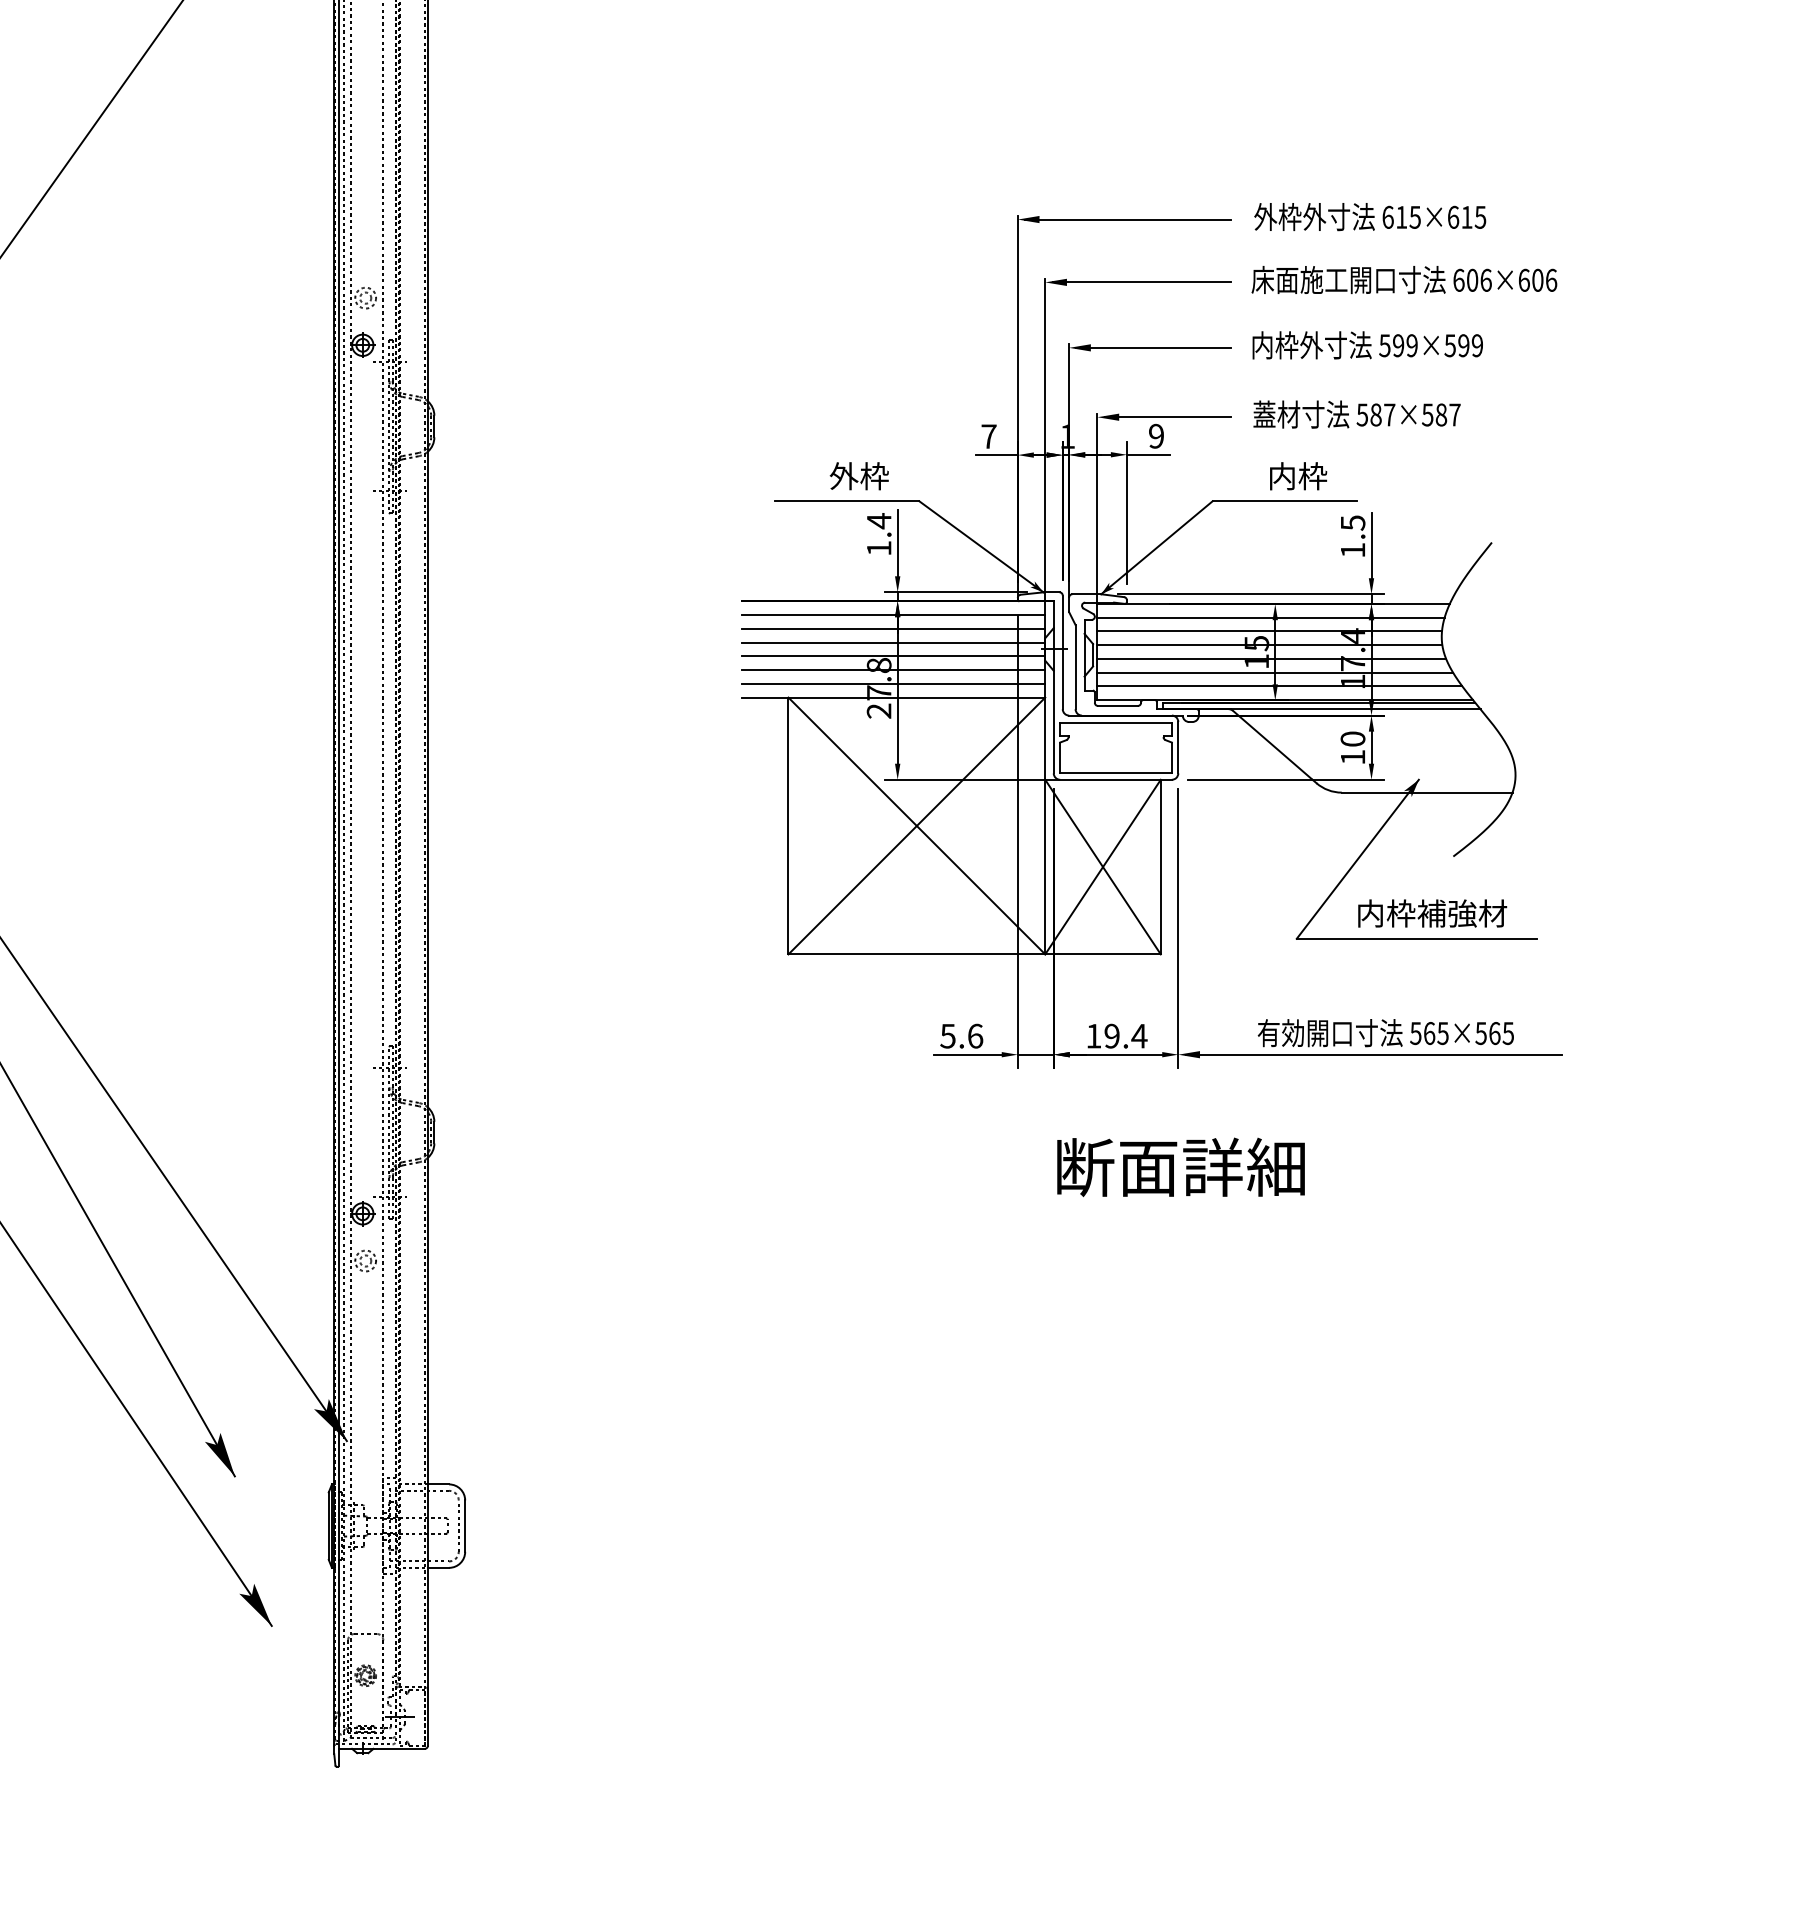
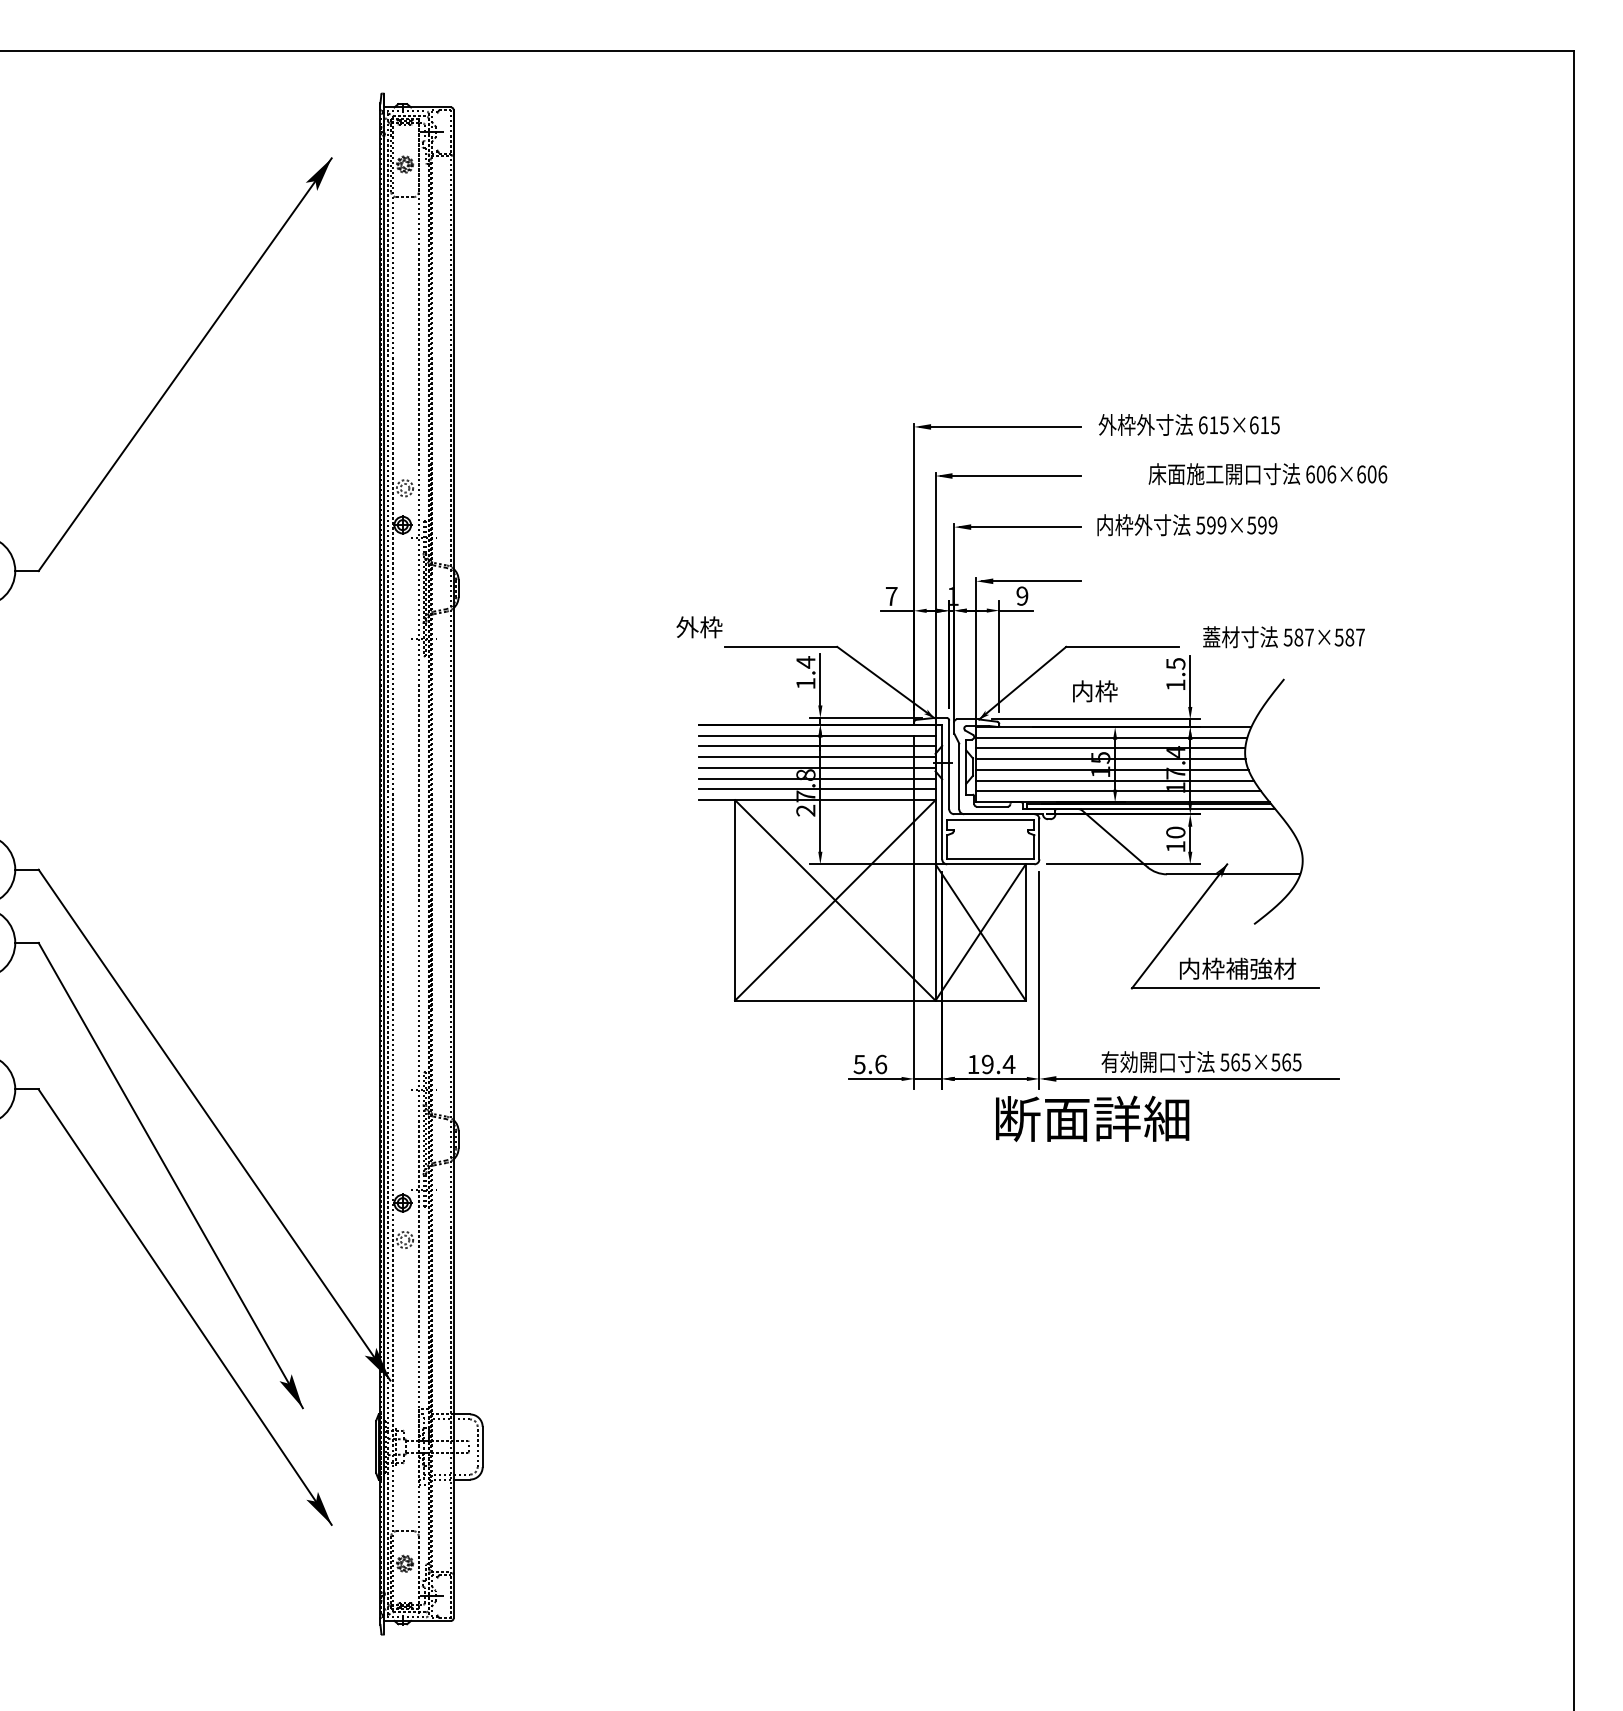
text: (1403, 280) -> (1267, 474), moved
text: (1356, 414) -> (1283, 637), moved
text: (859, 476) -> (699, 627), moved
text: (1298, 476) -> (1095, 691), moved
text: (1180, 1166) -> (1092, 1118), moved

